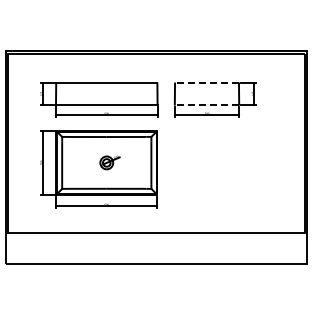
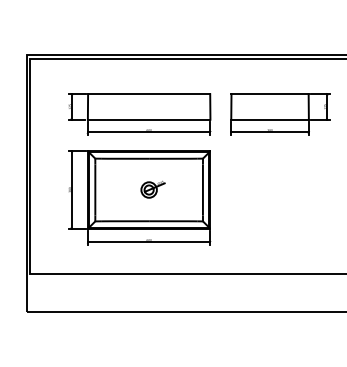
line: (207, 83) -> (270, 94), dashed -> solid
line: (206, 104) -> (269, 119), dashed -> solid

